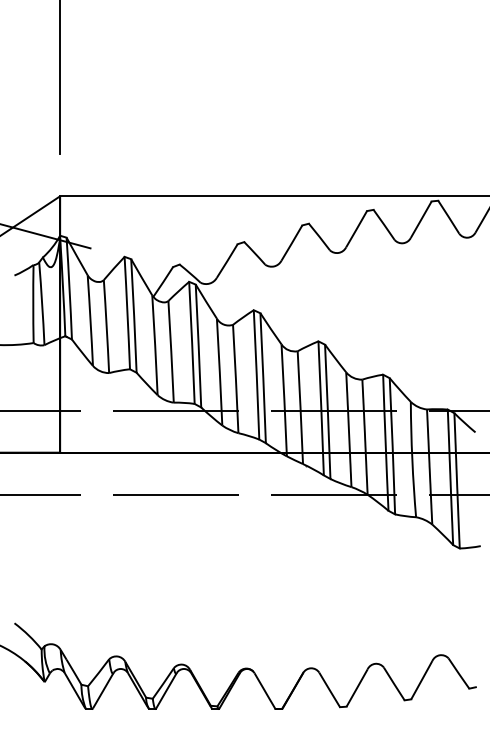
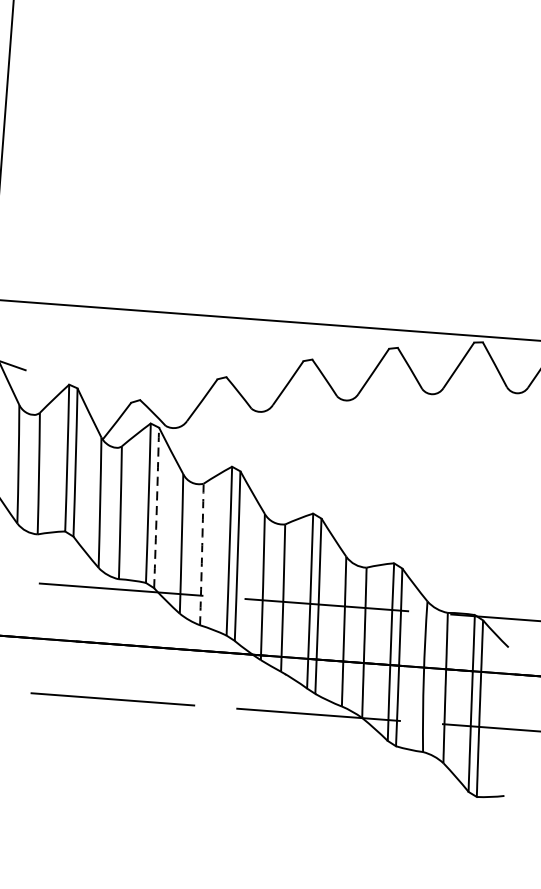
arc: (198, 346) -> (156, 508), solid -> dashed
arc: (235, 379) -> (201, 555), solid -> dashed

